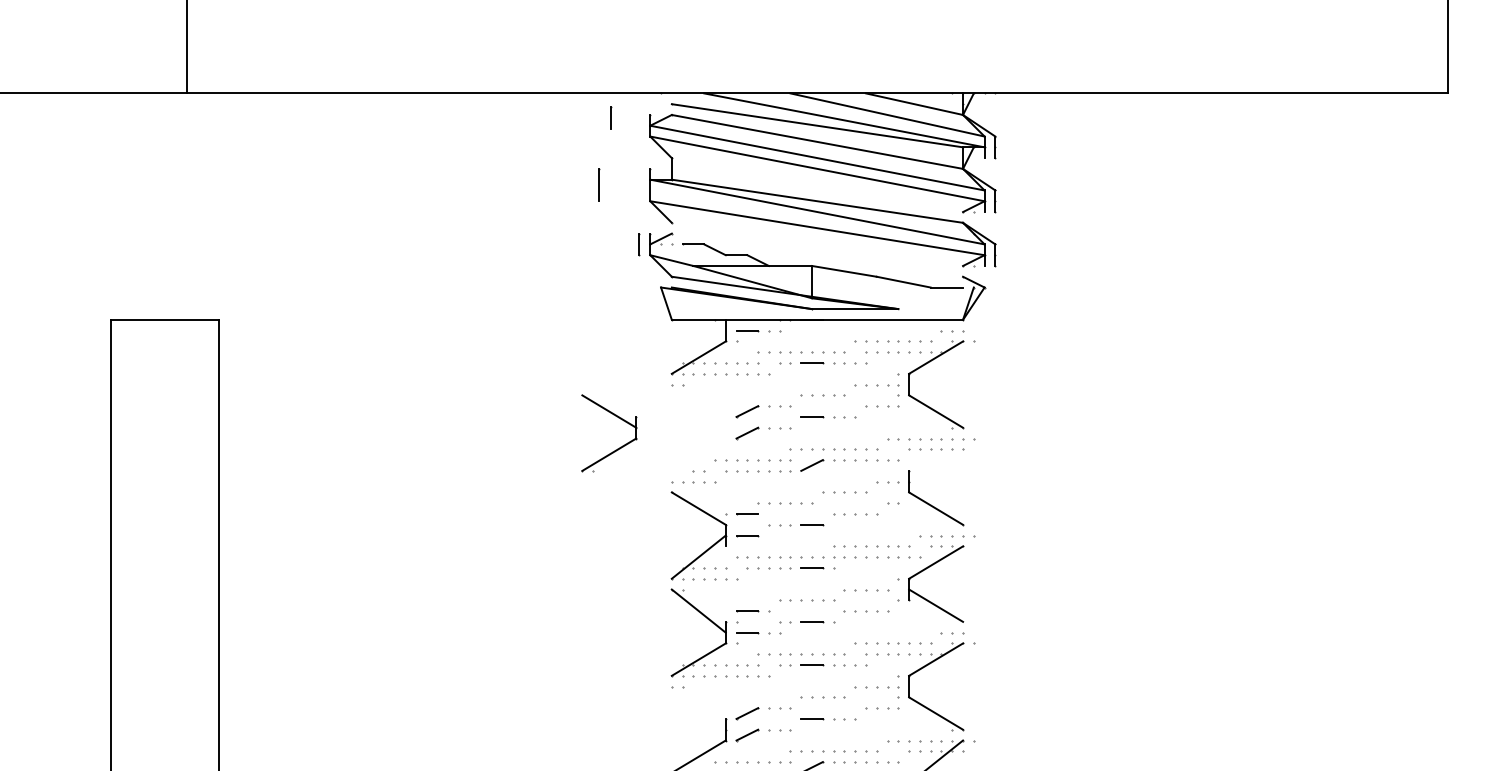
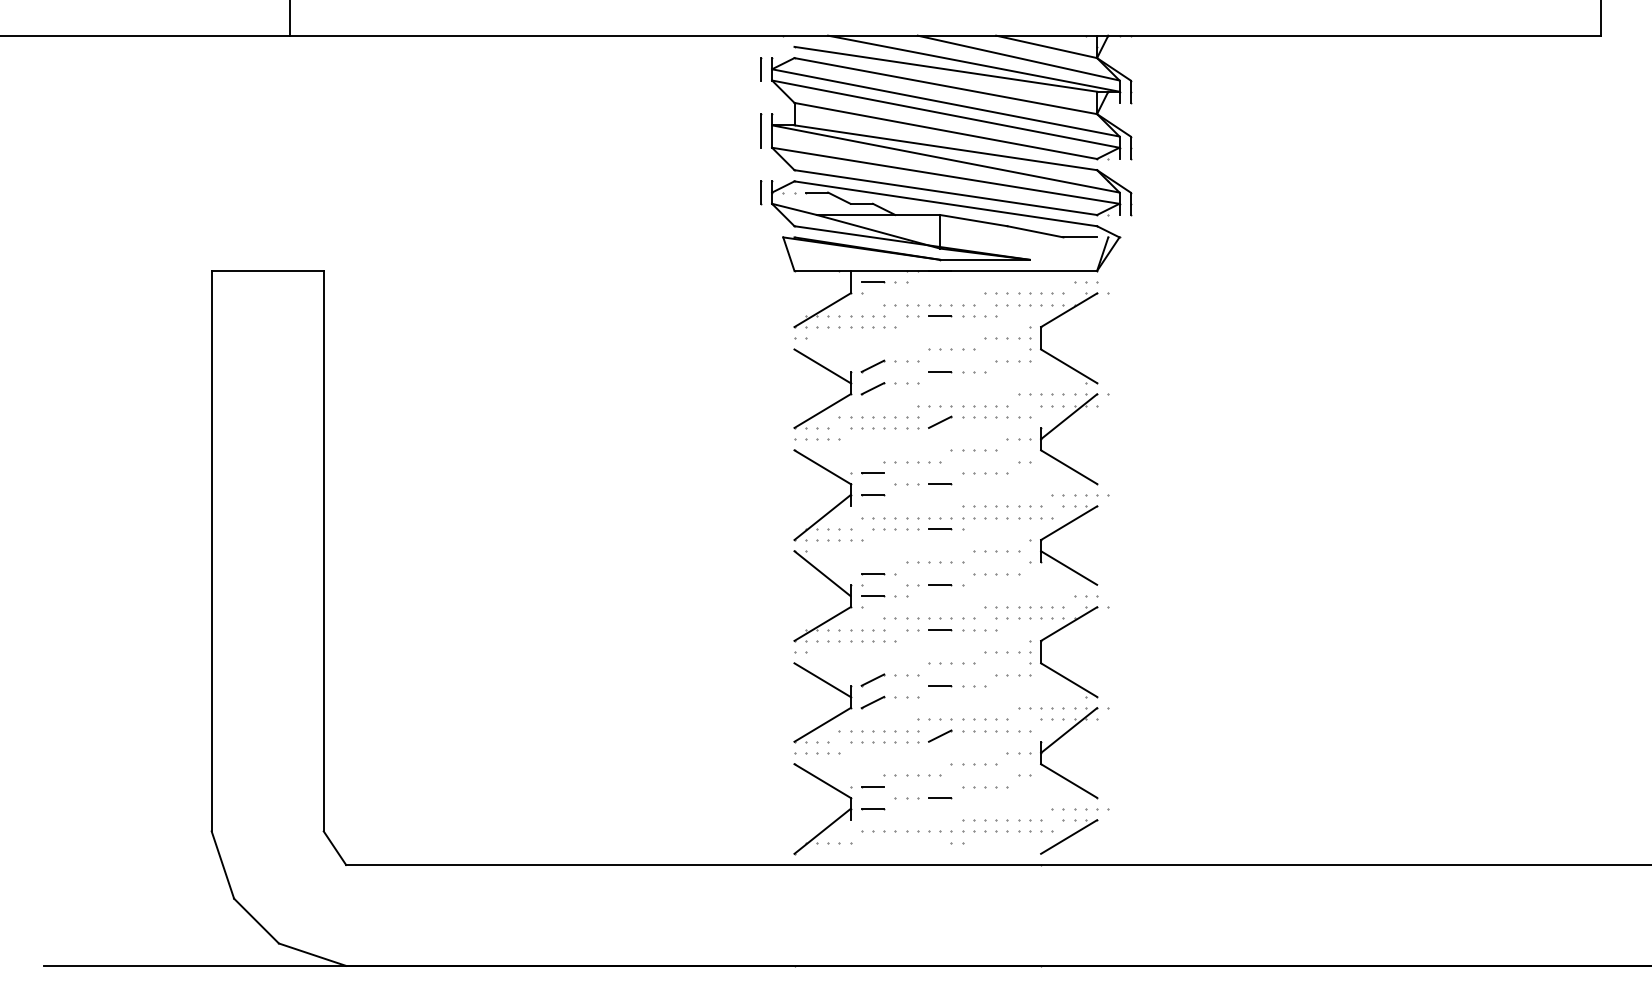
line: (611, 118) -> (761, 69), moved
line: (599, 184) -> (761, 130), moved
line: (817, 184) -> (945, 130), added
line: (817, 244) -> (945, 192), added
line: (817, 254) -> (945, 203), added
part: (617, 417) -> (830, 372), moved
line: (936, 459) -> (1069, 416), added
line: (698, 712) -> (822, 679), added

